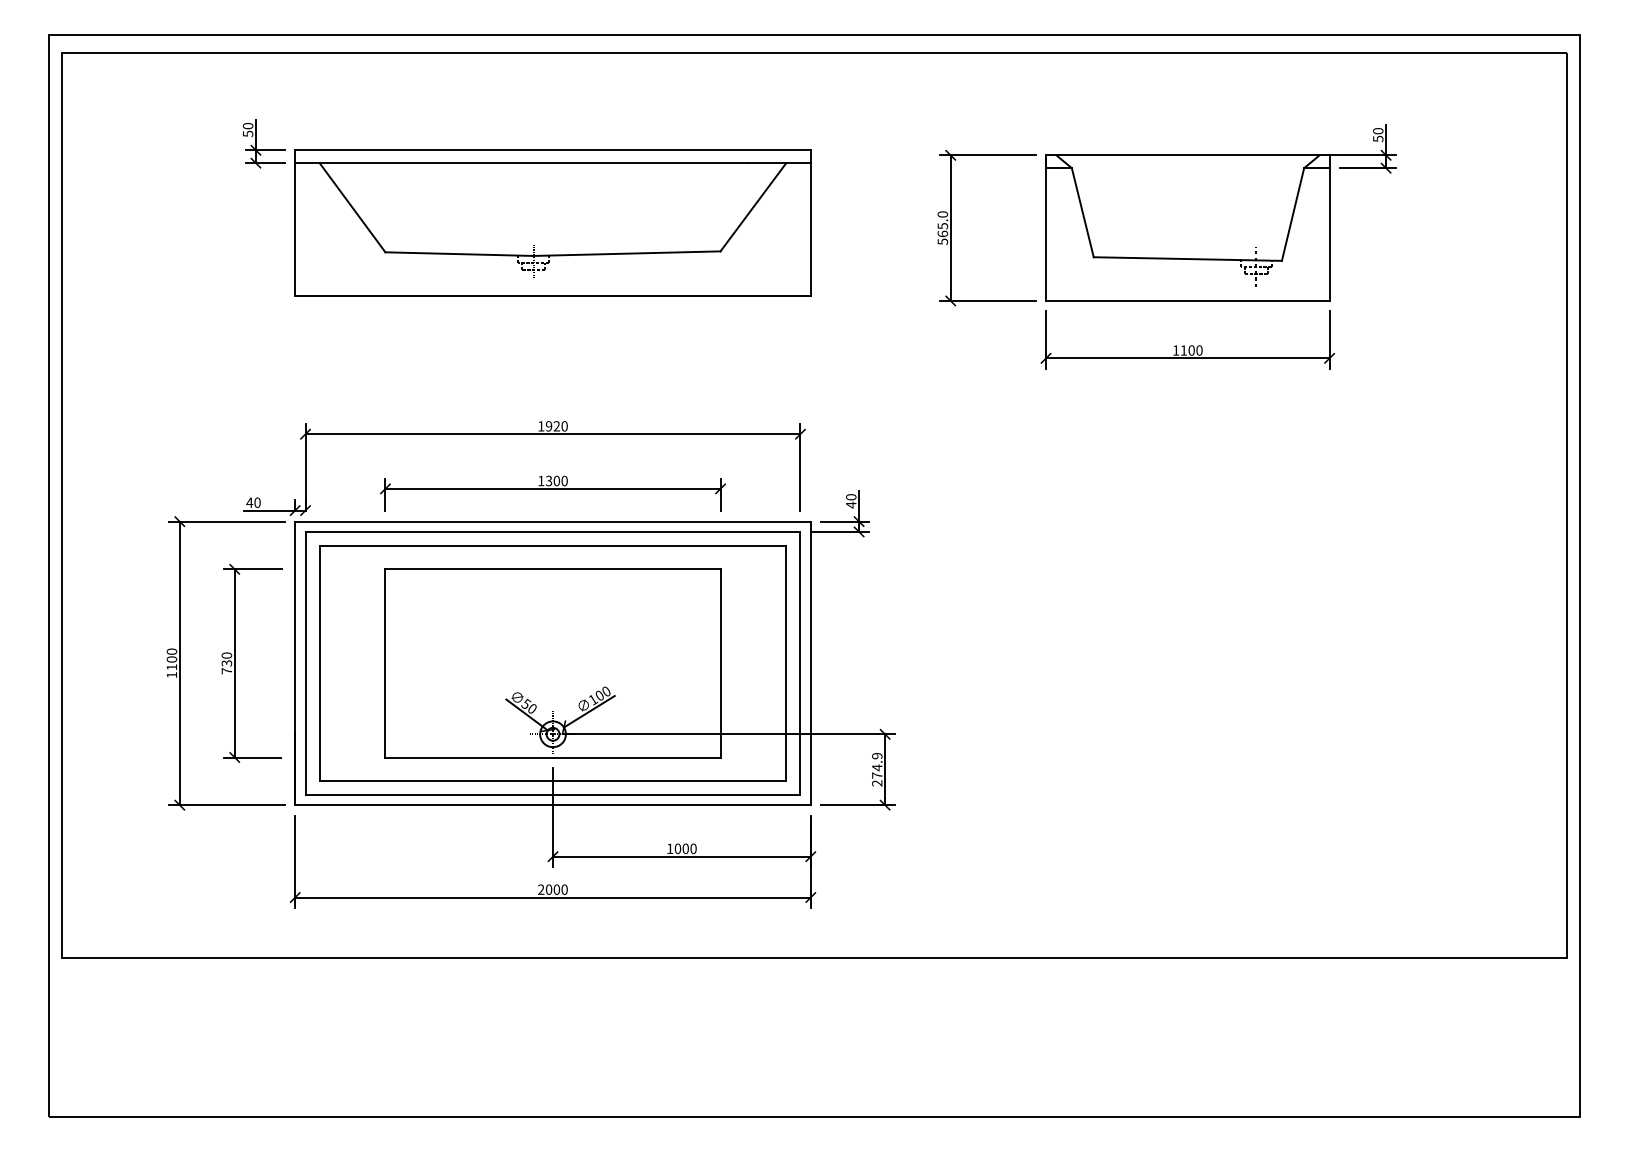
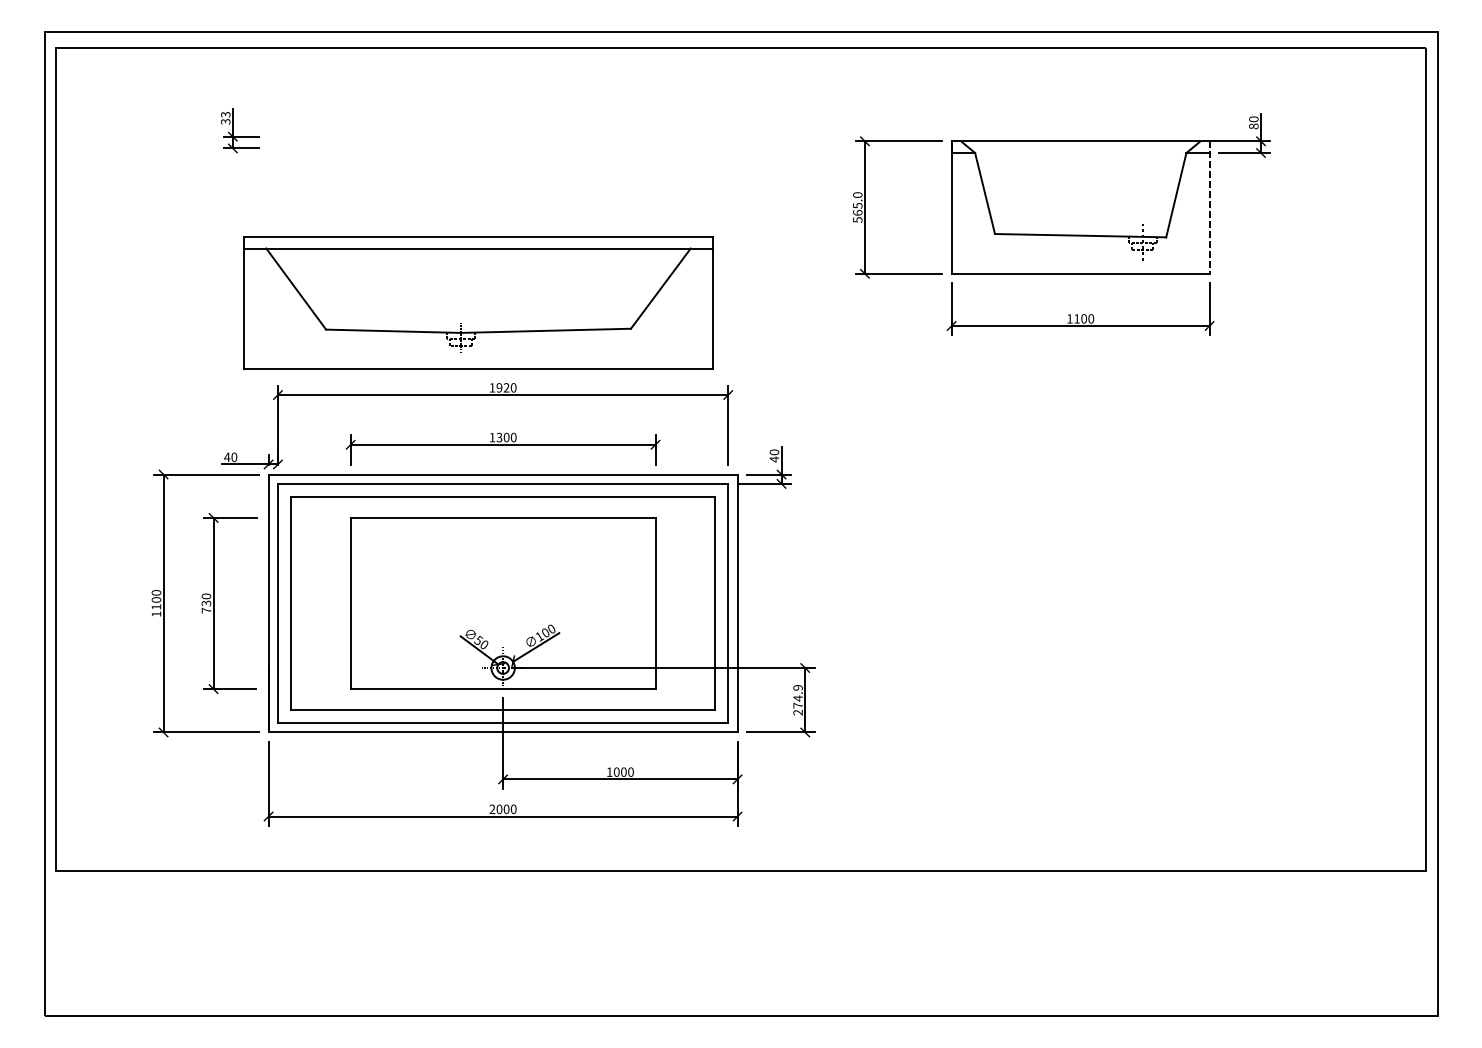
text: (247, 129) -> (225, 117), 50 -> 33
text: (1378, 138) -> (1254, 126), 50 -> 80
part: (552, 222) -> (478, 302), moved
line: (1329, 228) -> (1209, 207), solid -> dashed

